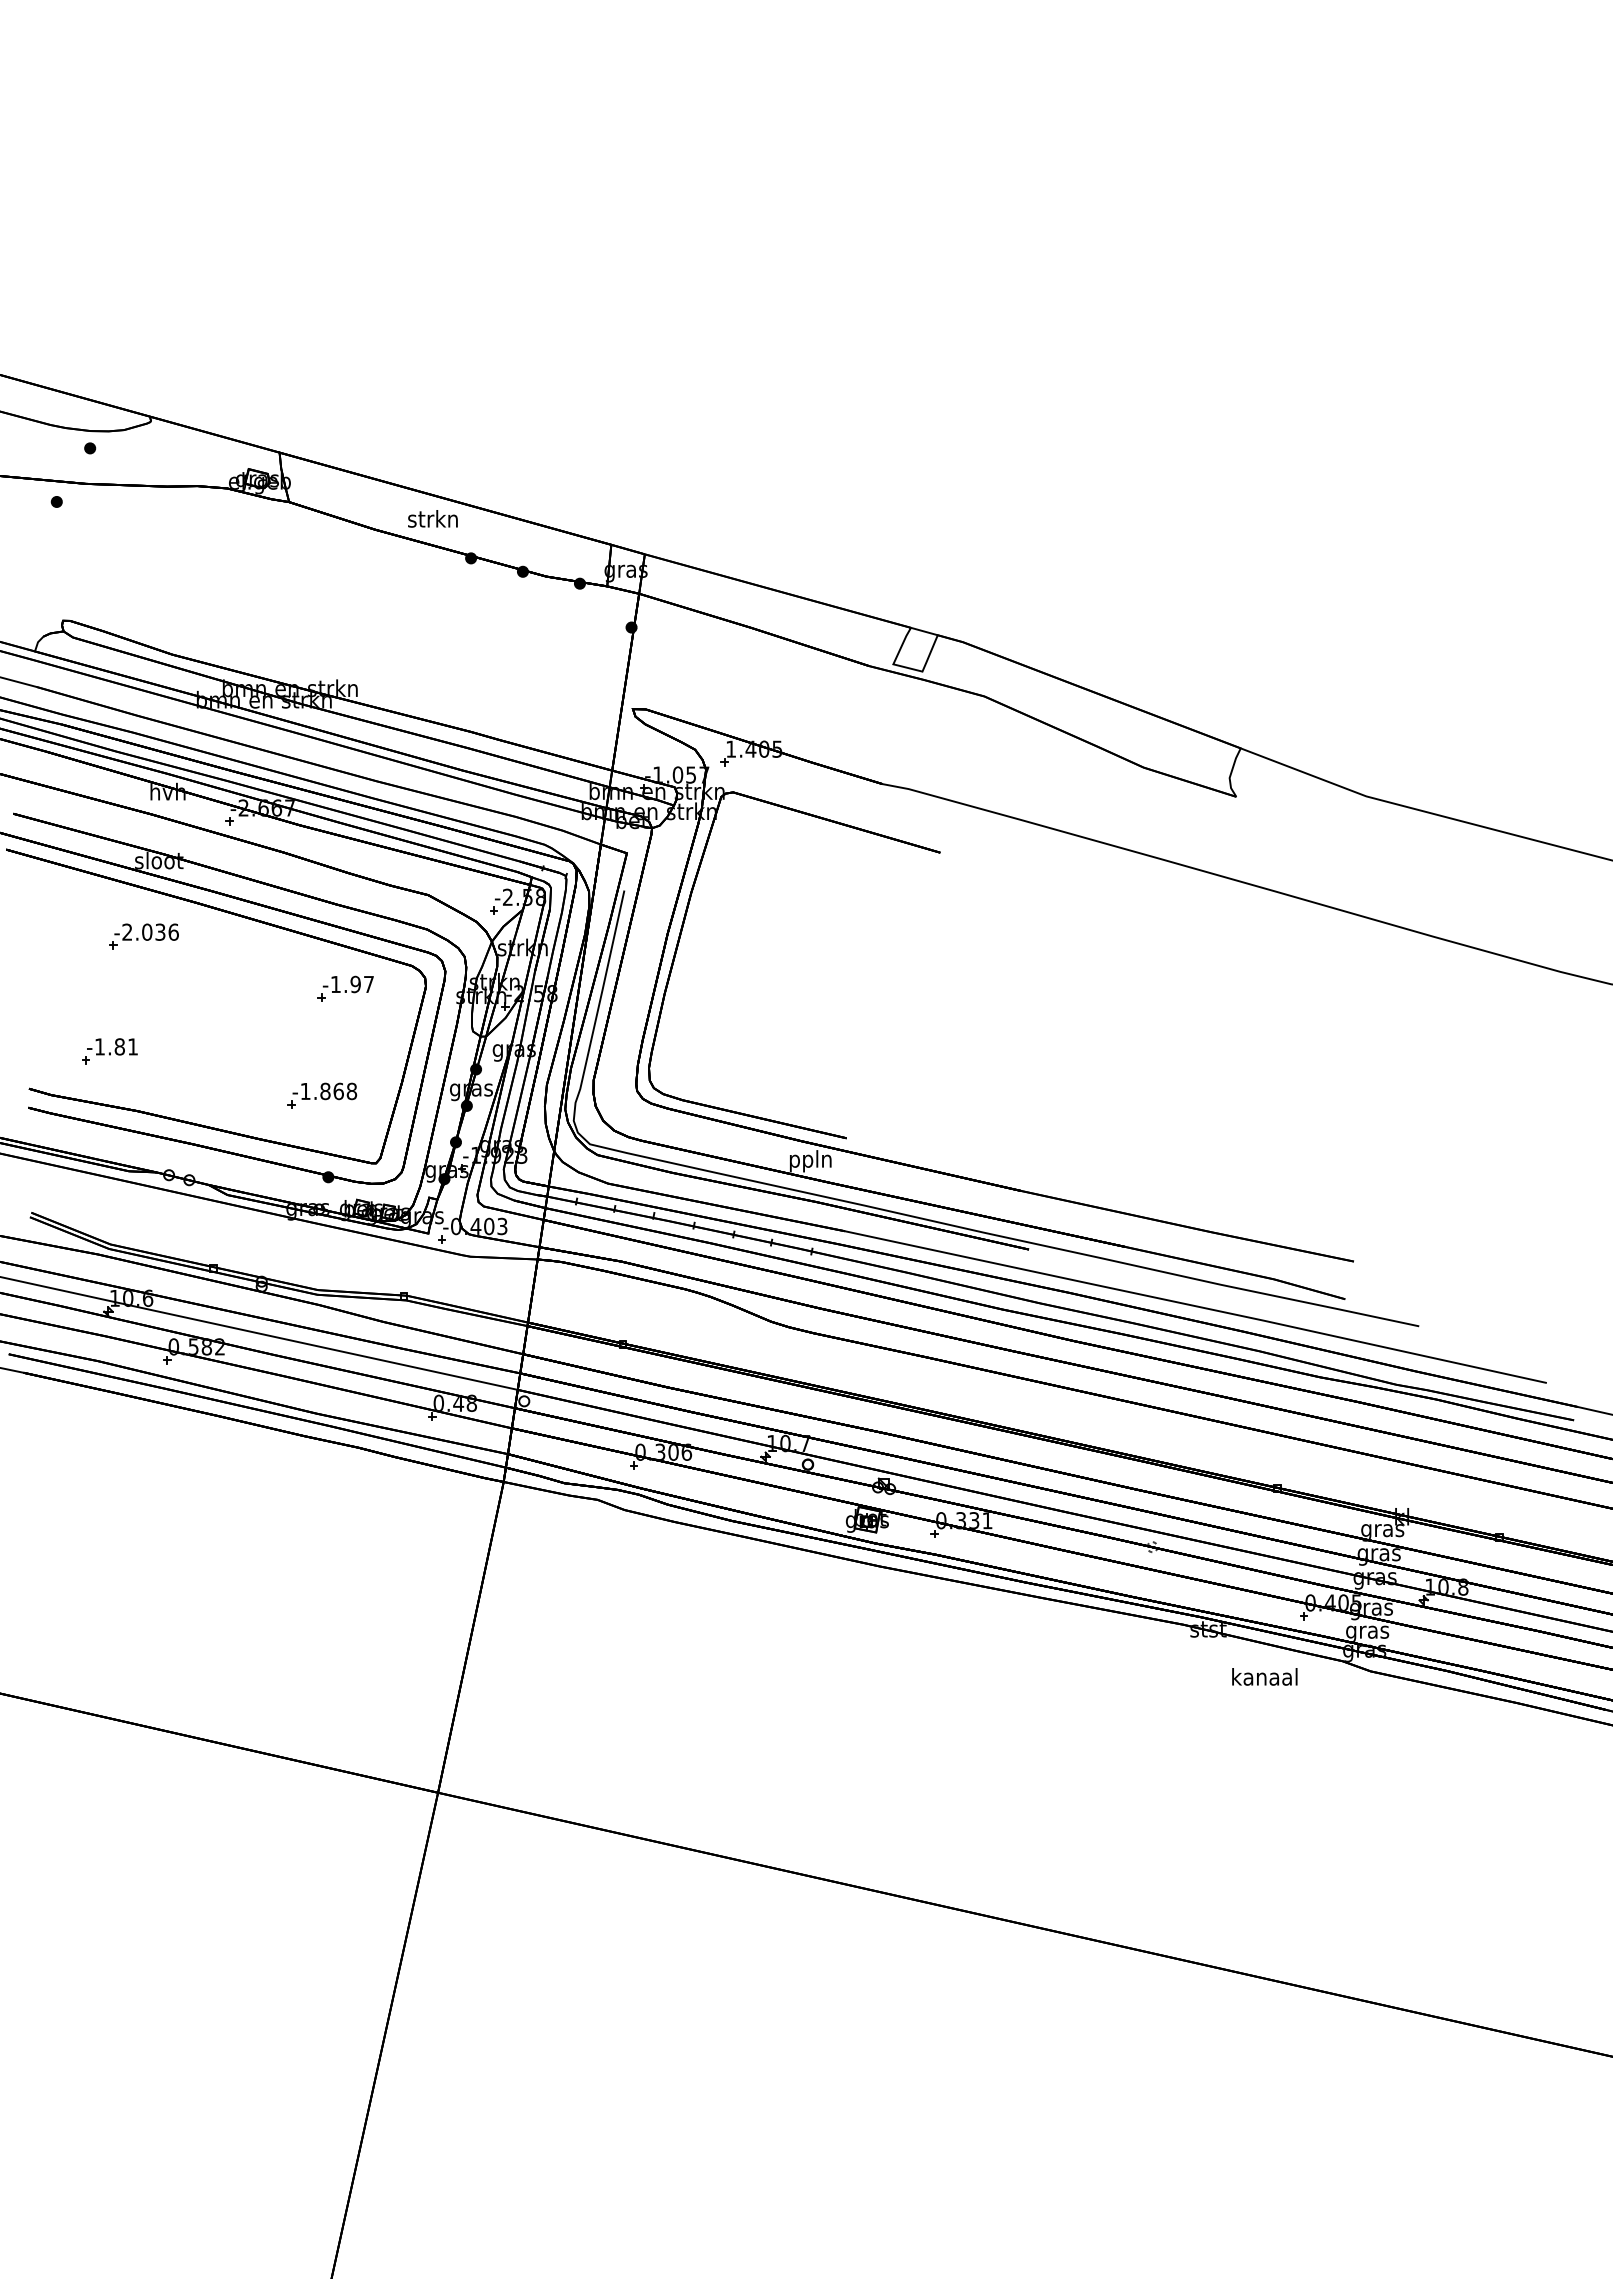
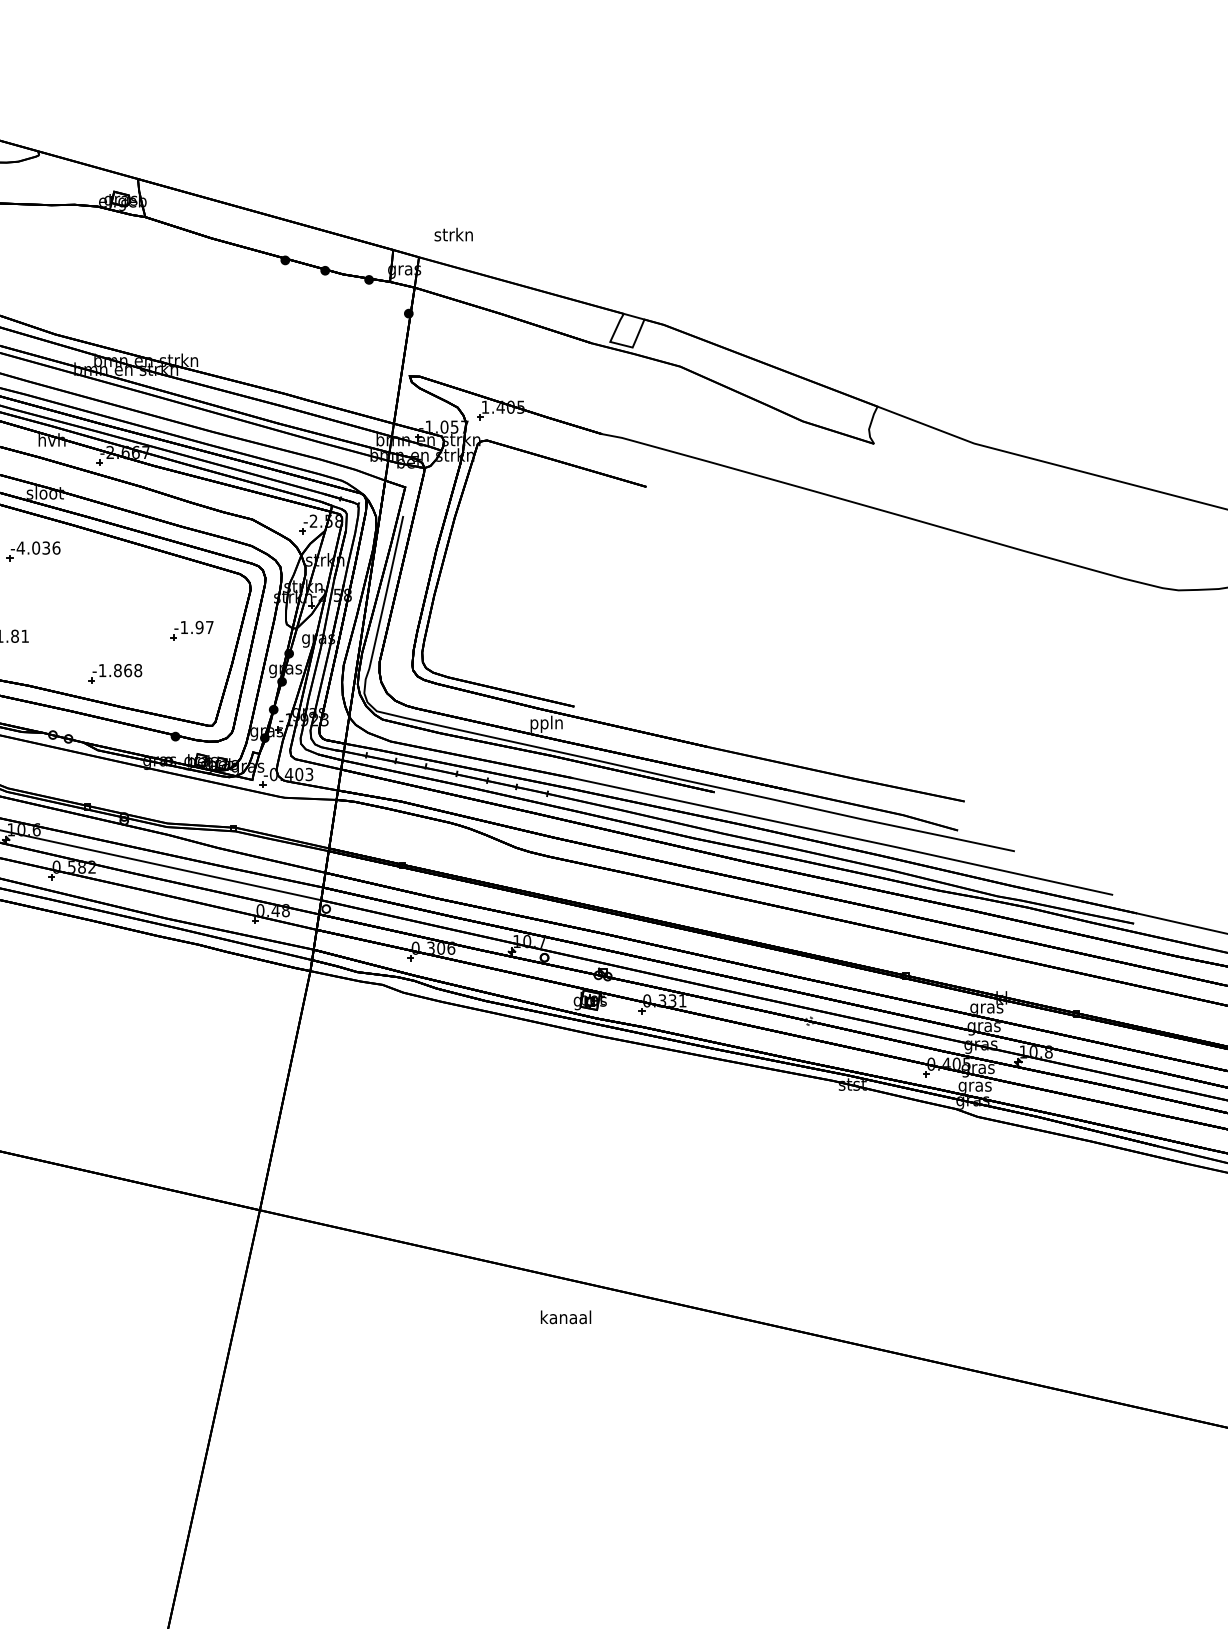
text: (432, 518) -> (453, 234), moved
text: (126, 931) -> (20, 547), -2.036 -> -4.036
part: (345, 988) -> (191, 630), moved
part: (322, 1095) -> (115, 673), moved
text: (1264, 1676) -> (565, 1317), moved

